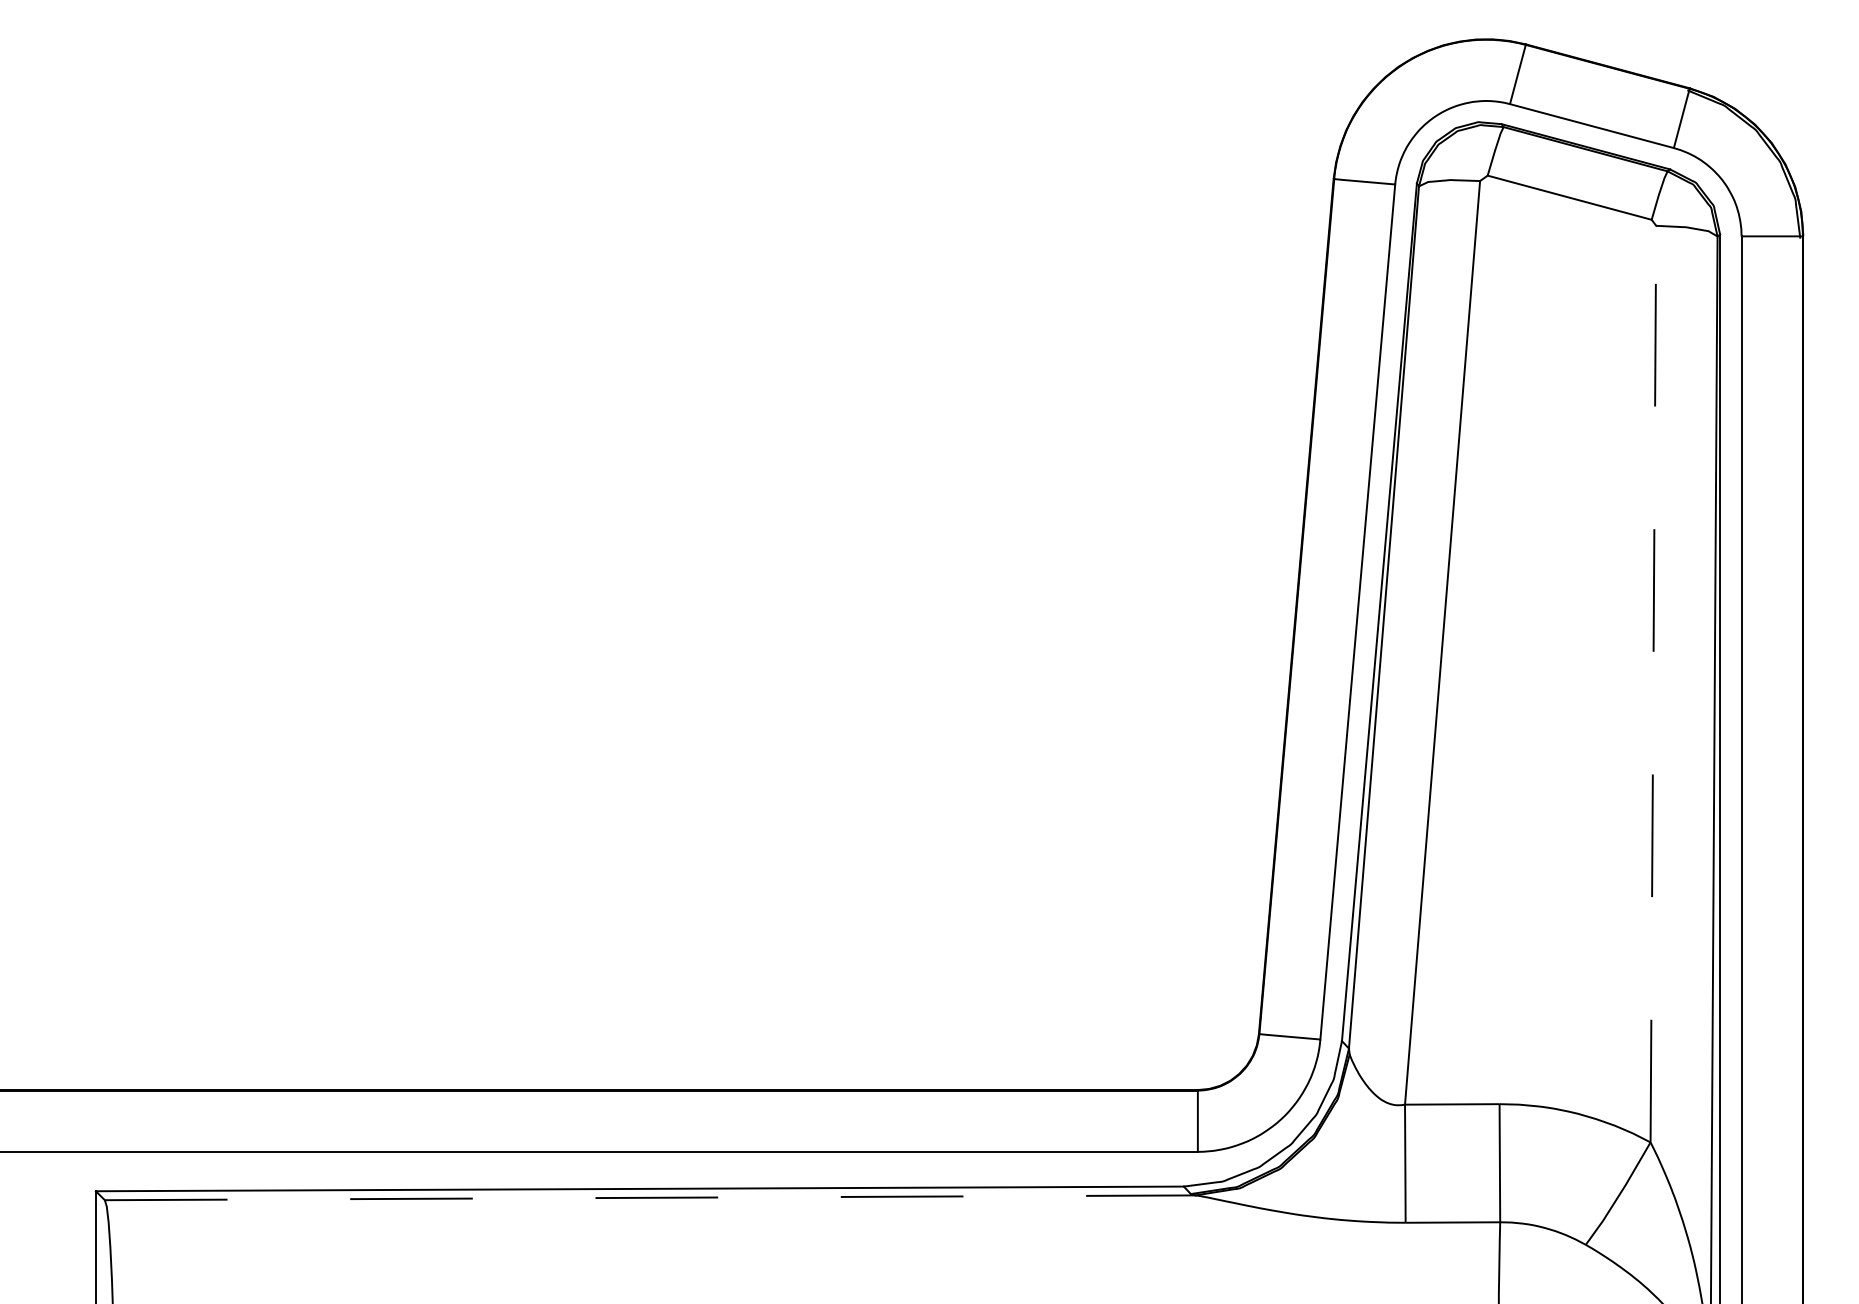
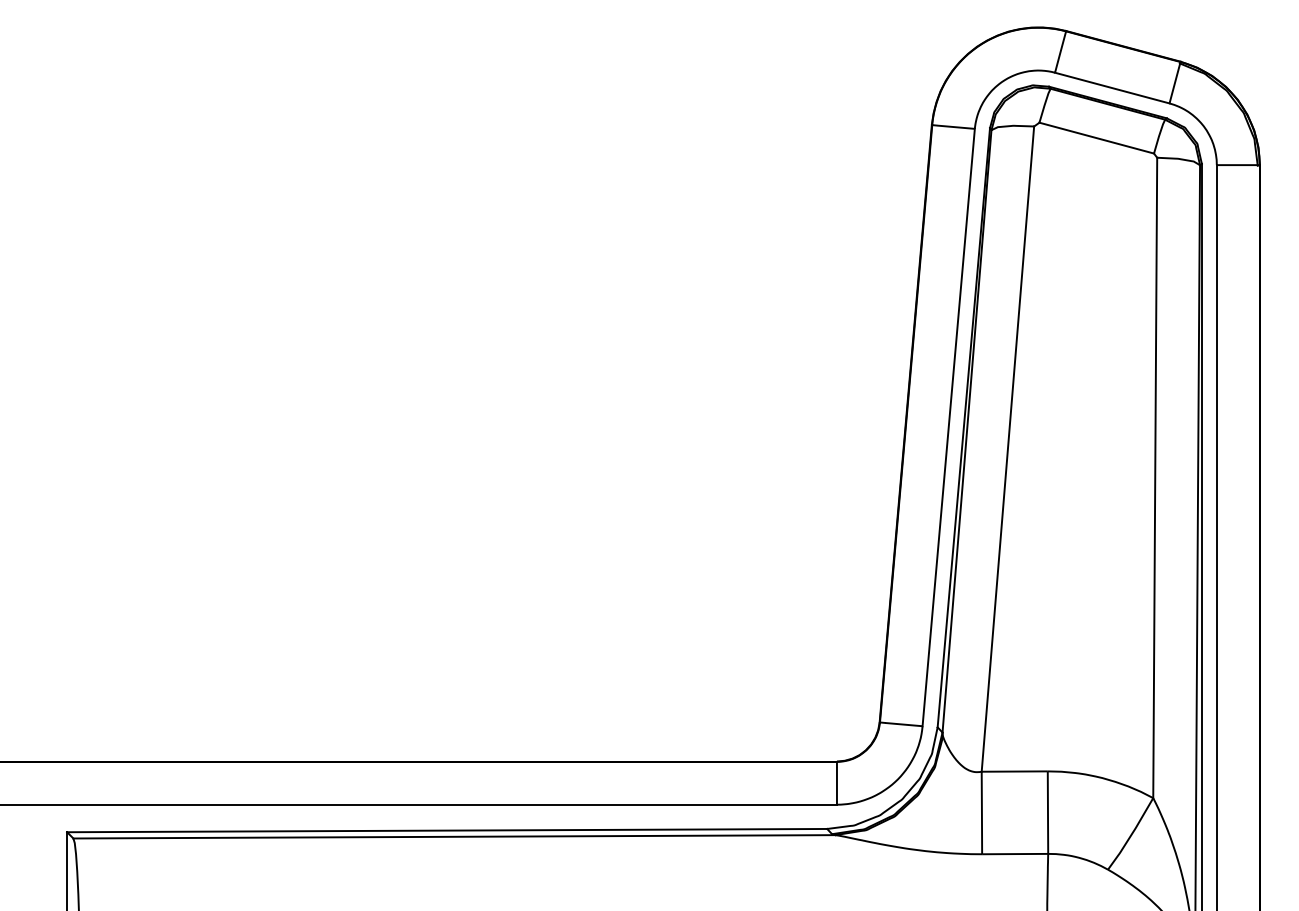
line: (1653, 683) -> (1155, 477), dashed -> solid
line: (650, 1197) -> (454, 836), dashed -> solid

